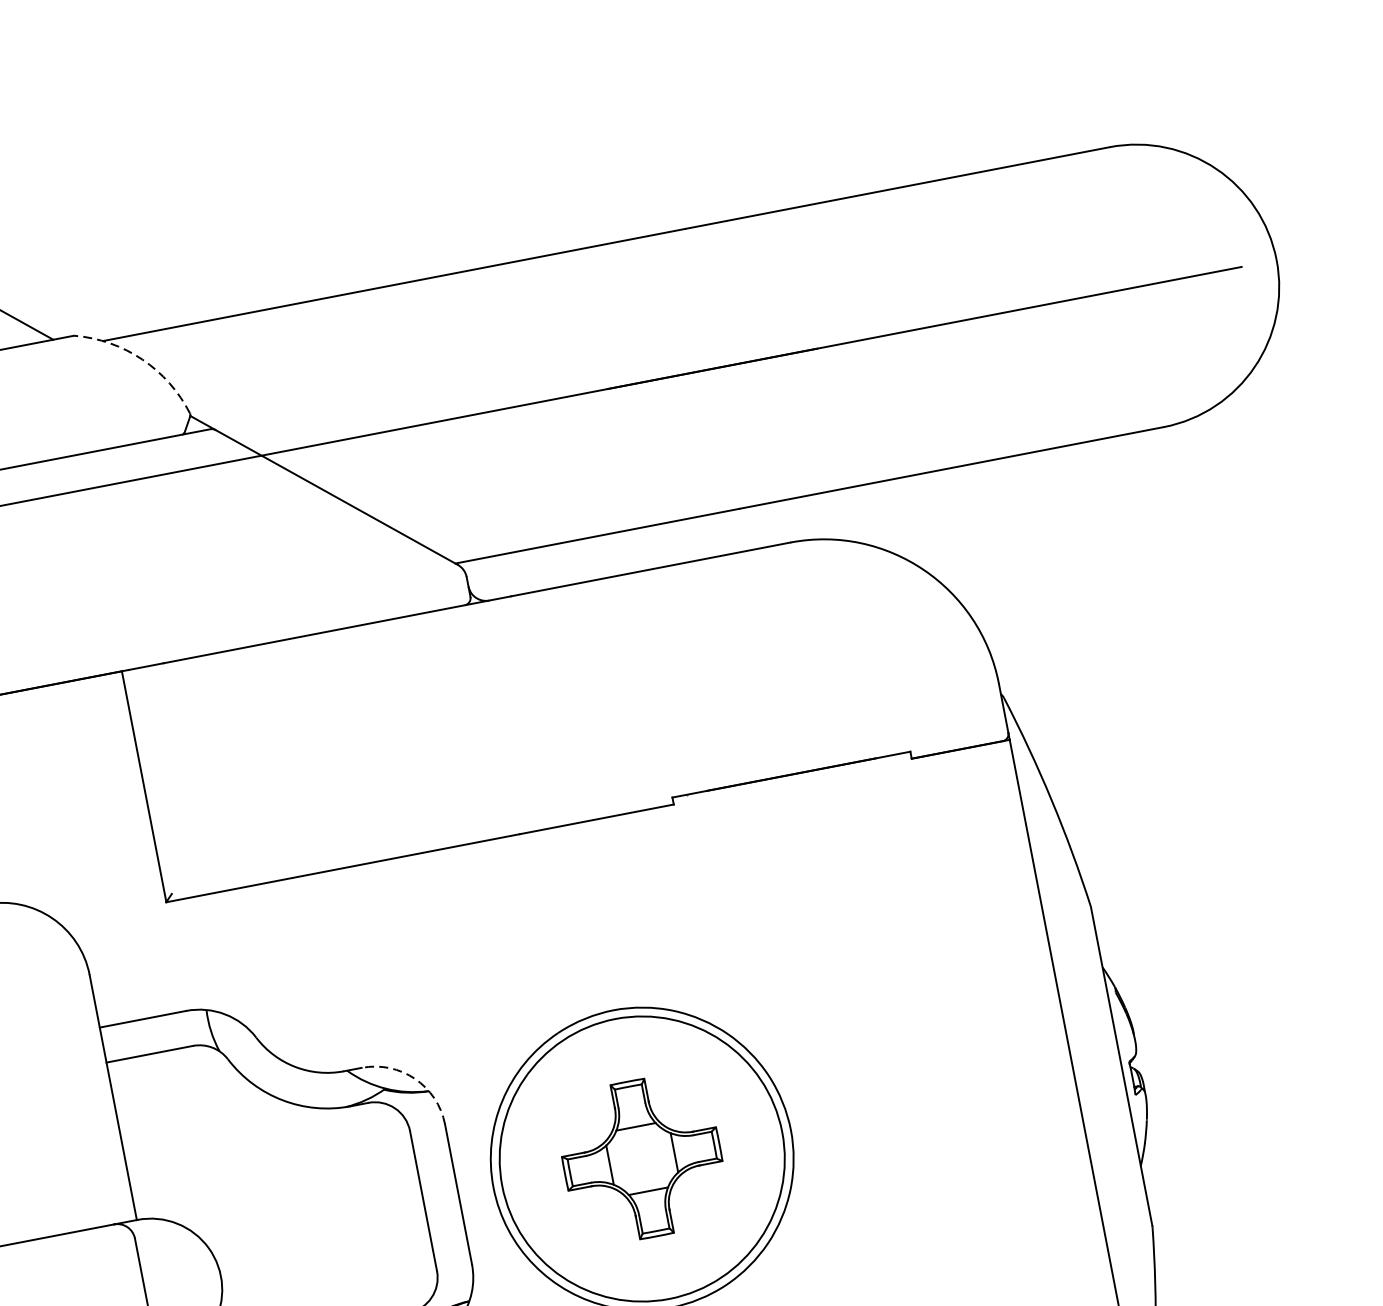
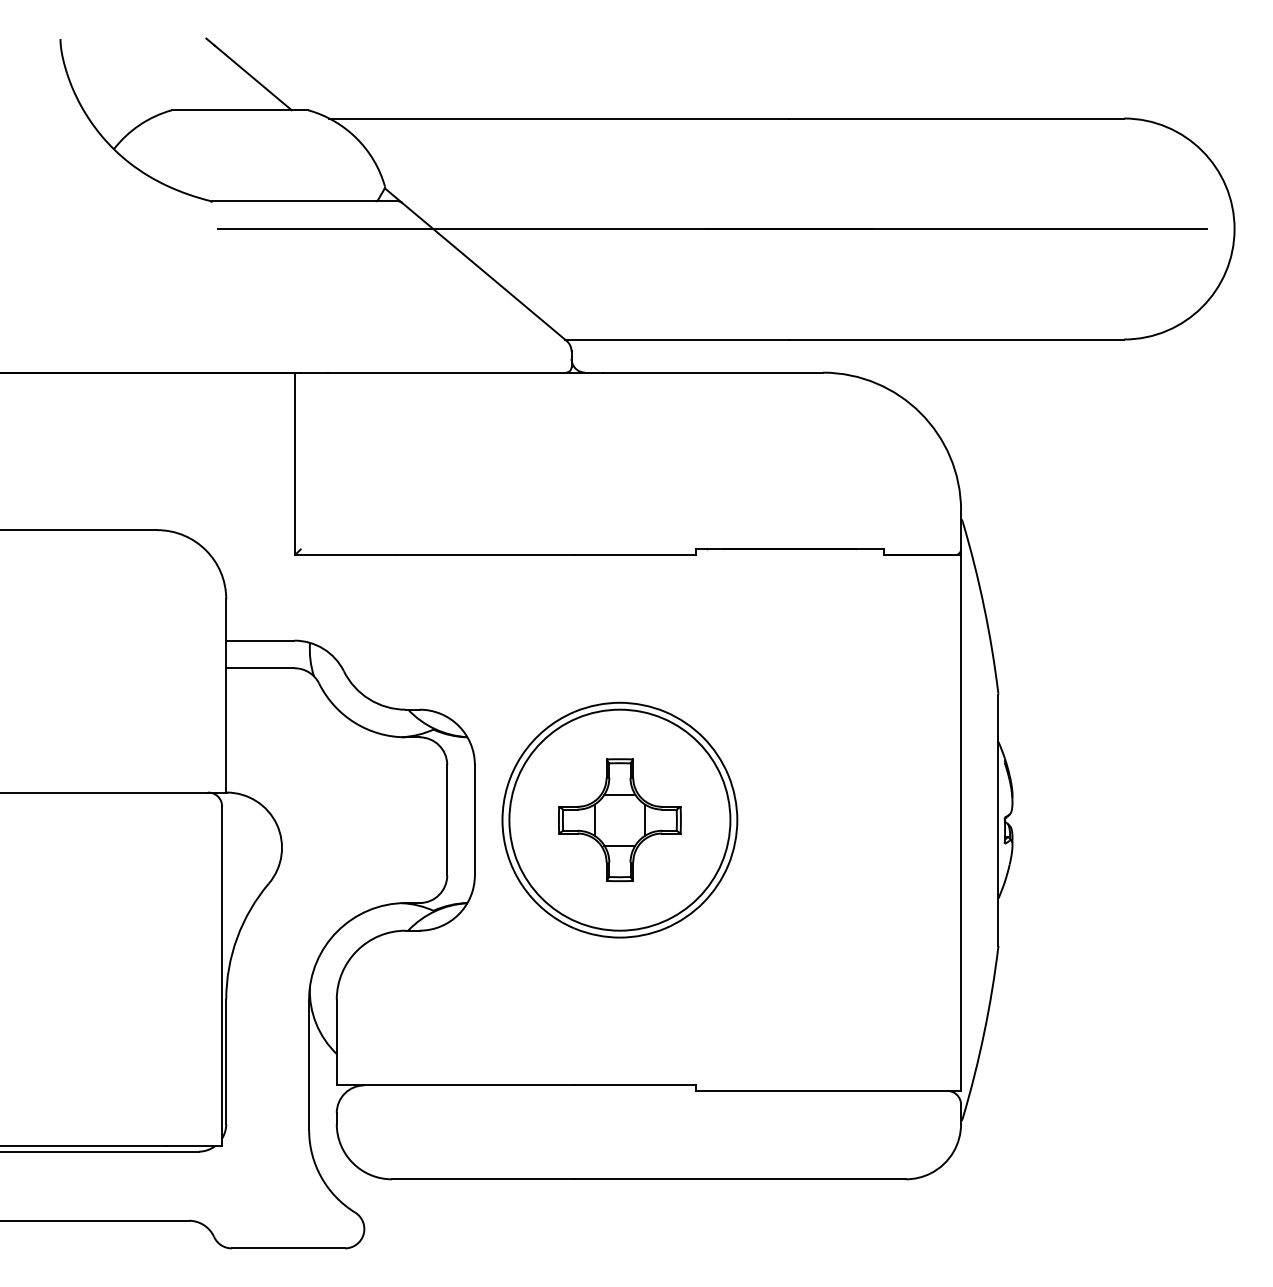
arc: (142, 359) -> (356, 138), dashed -> solid
arc: (414, 1078) -> (458, 725), dashed -> solid

